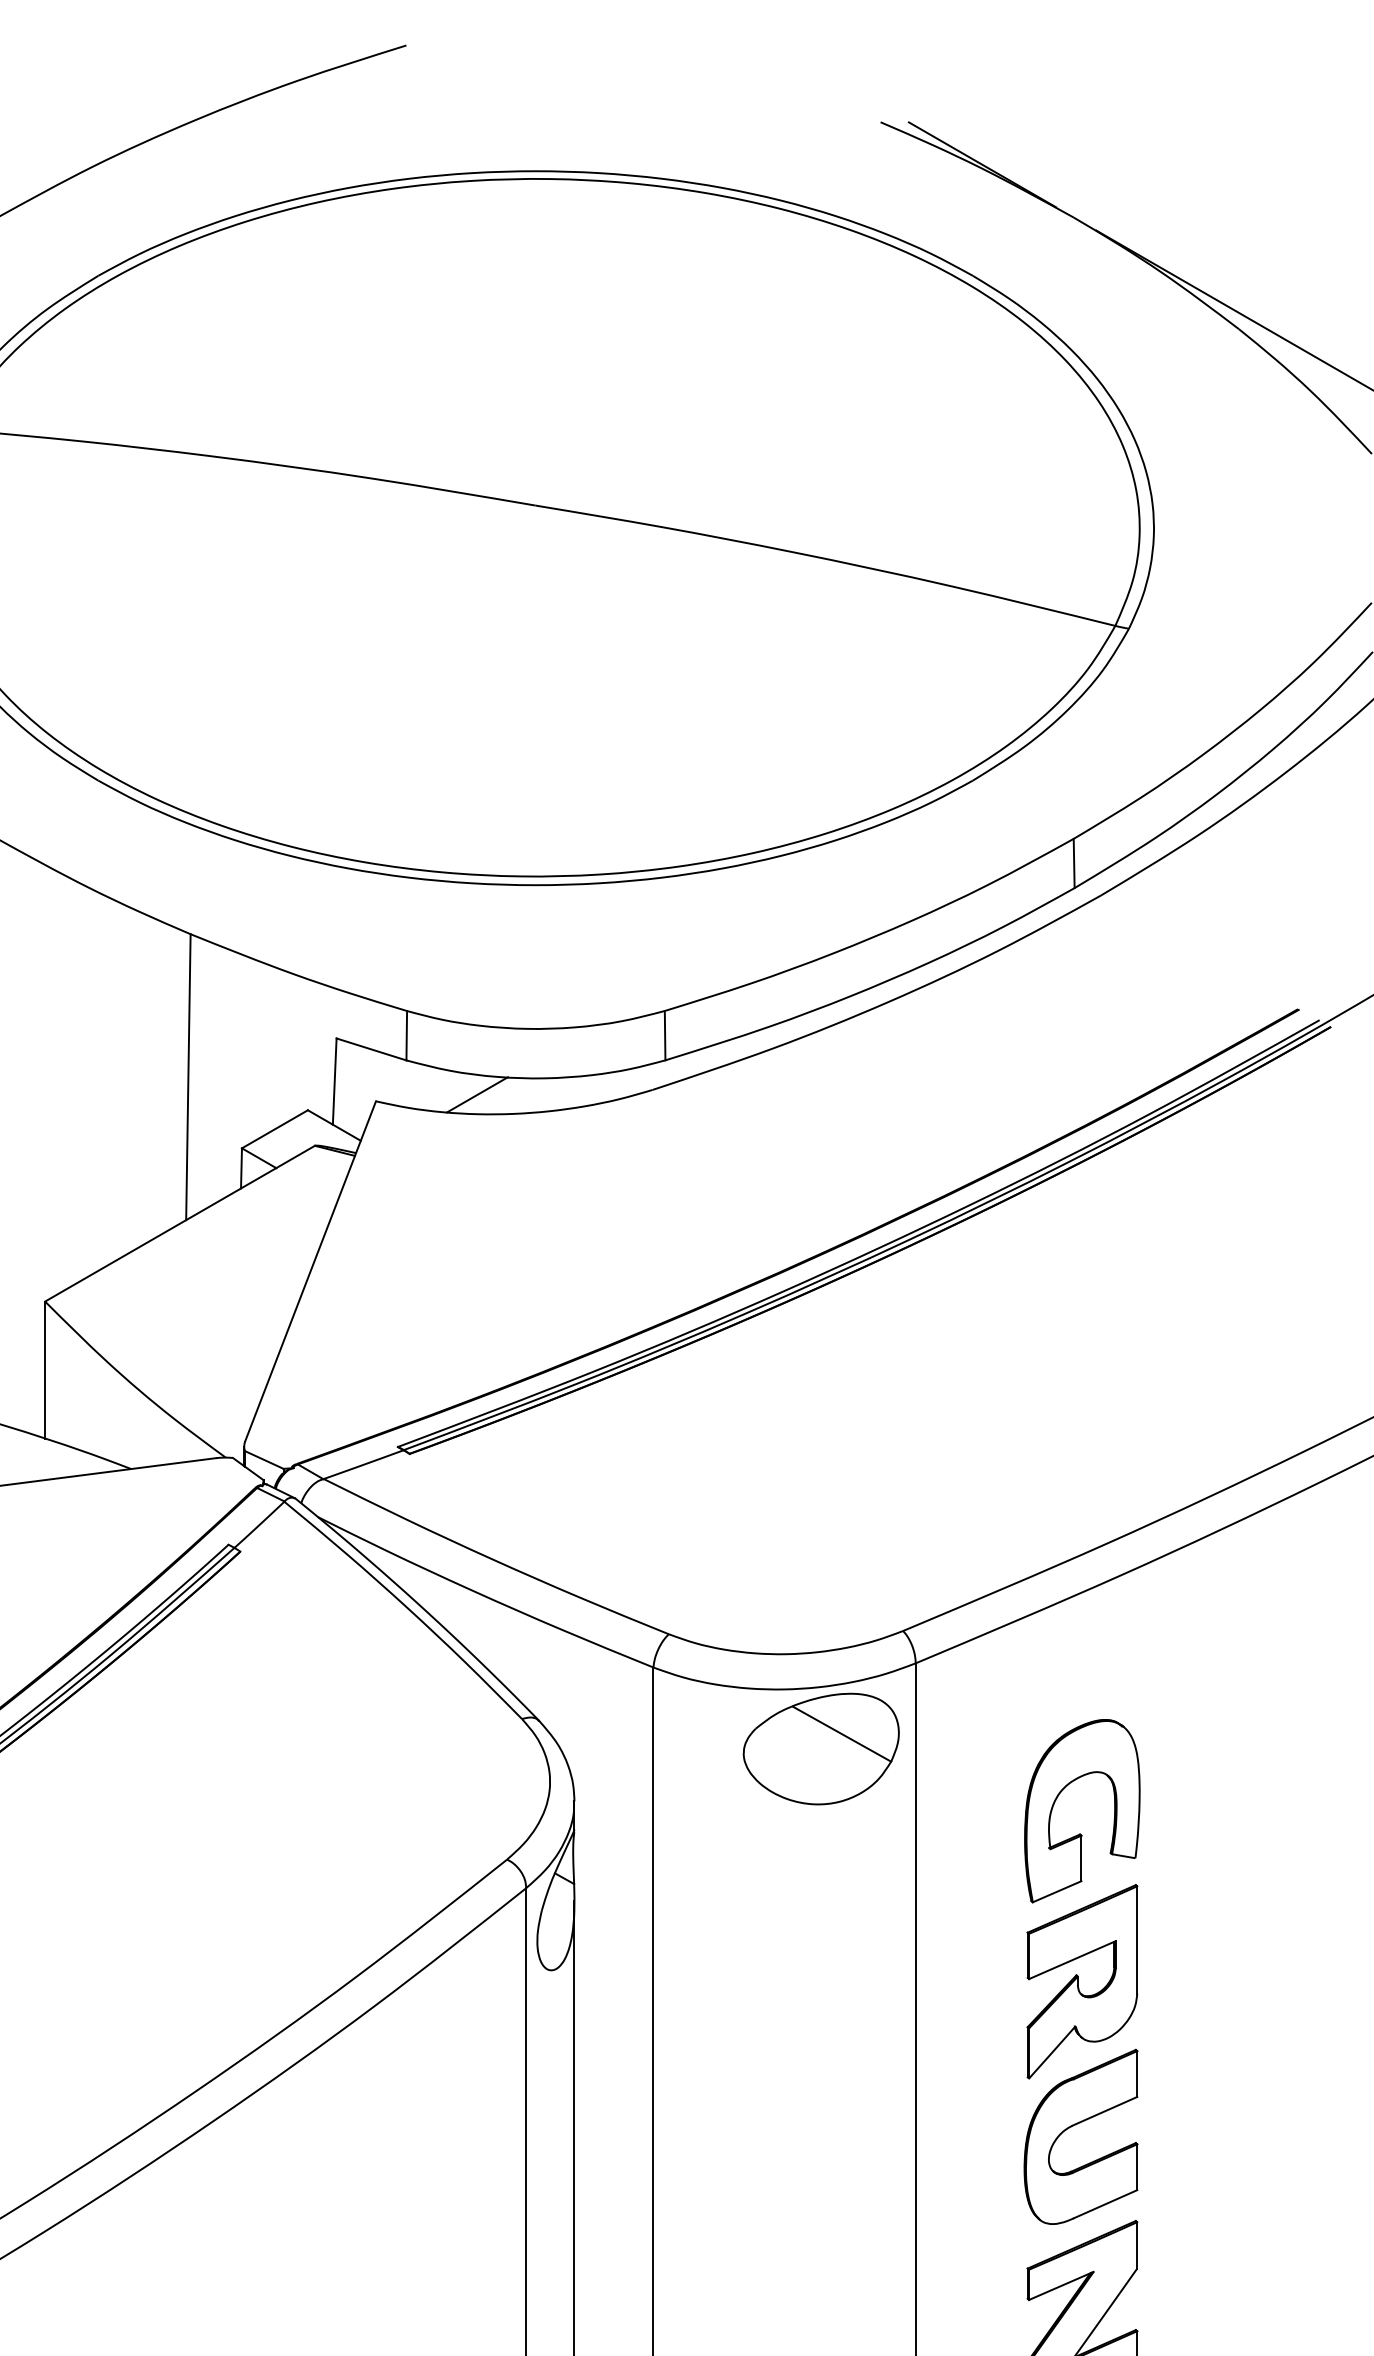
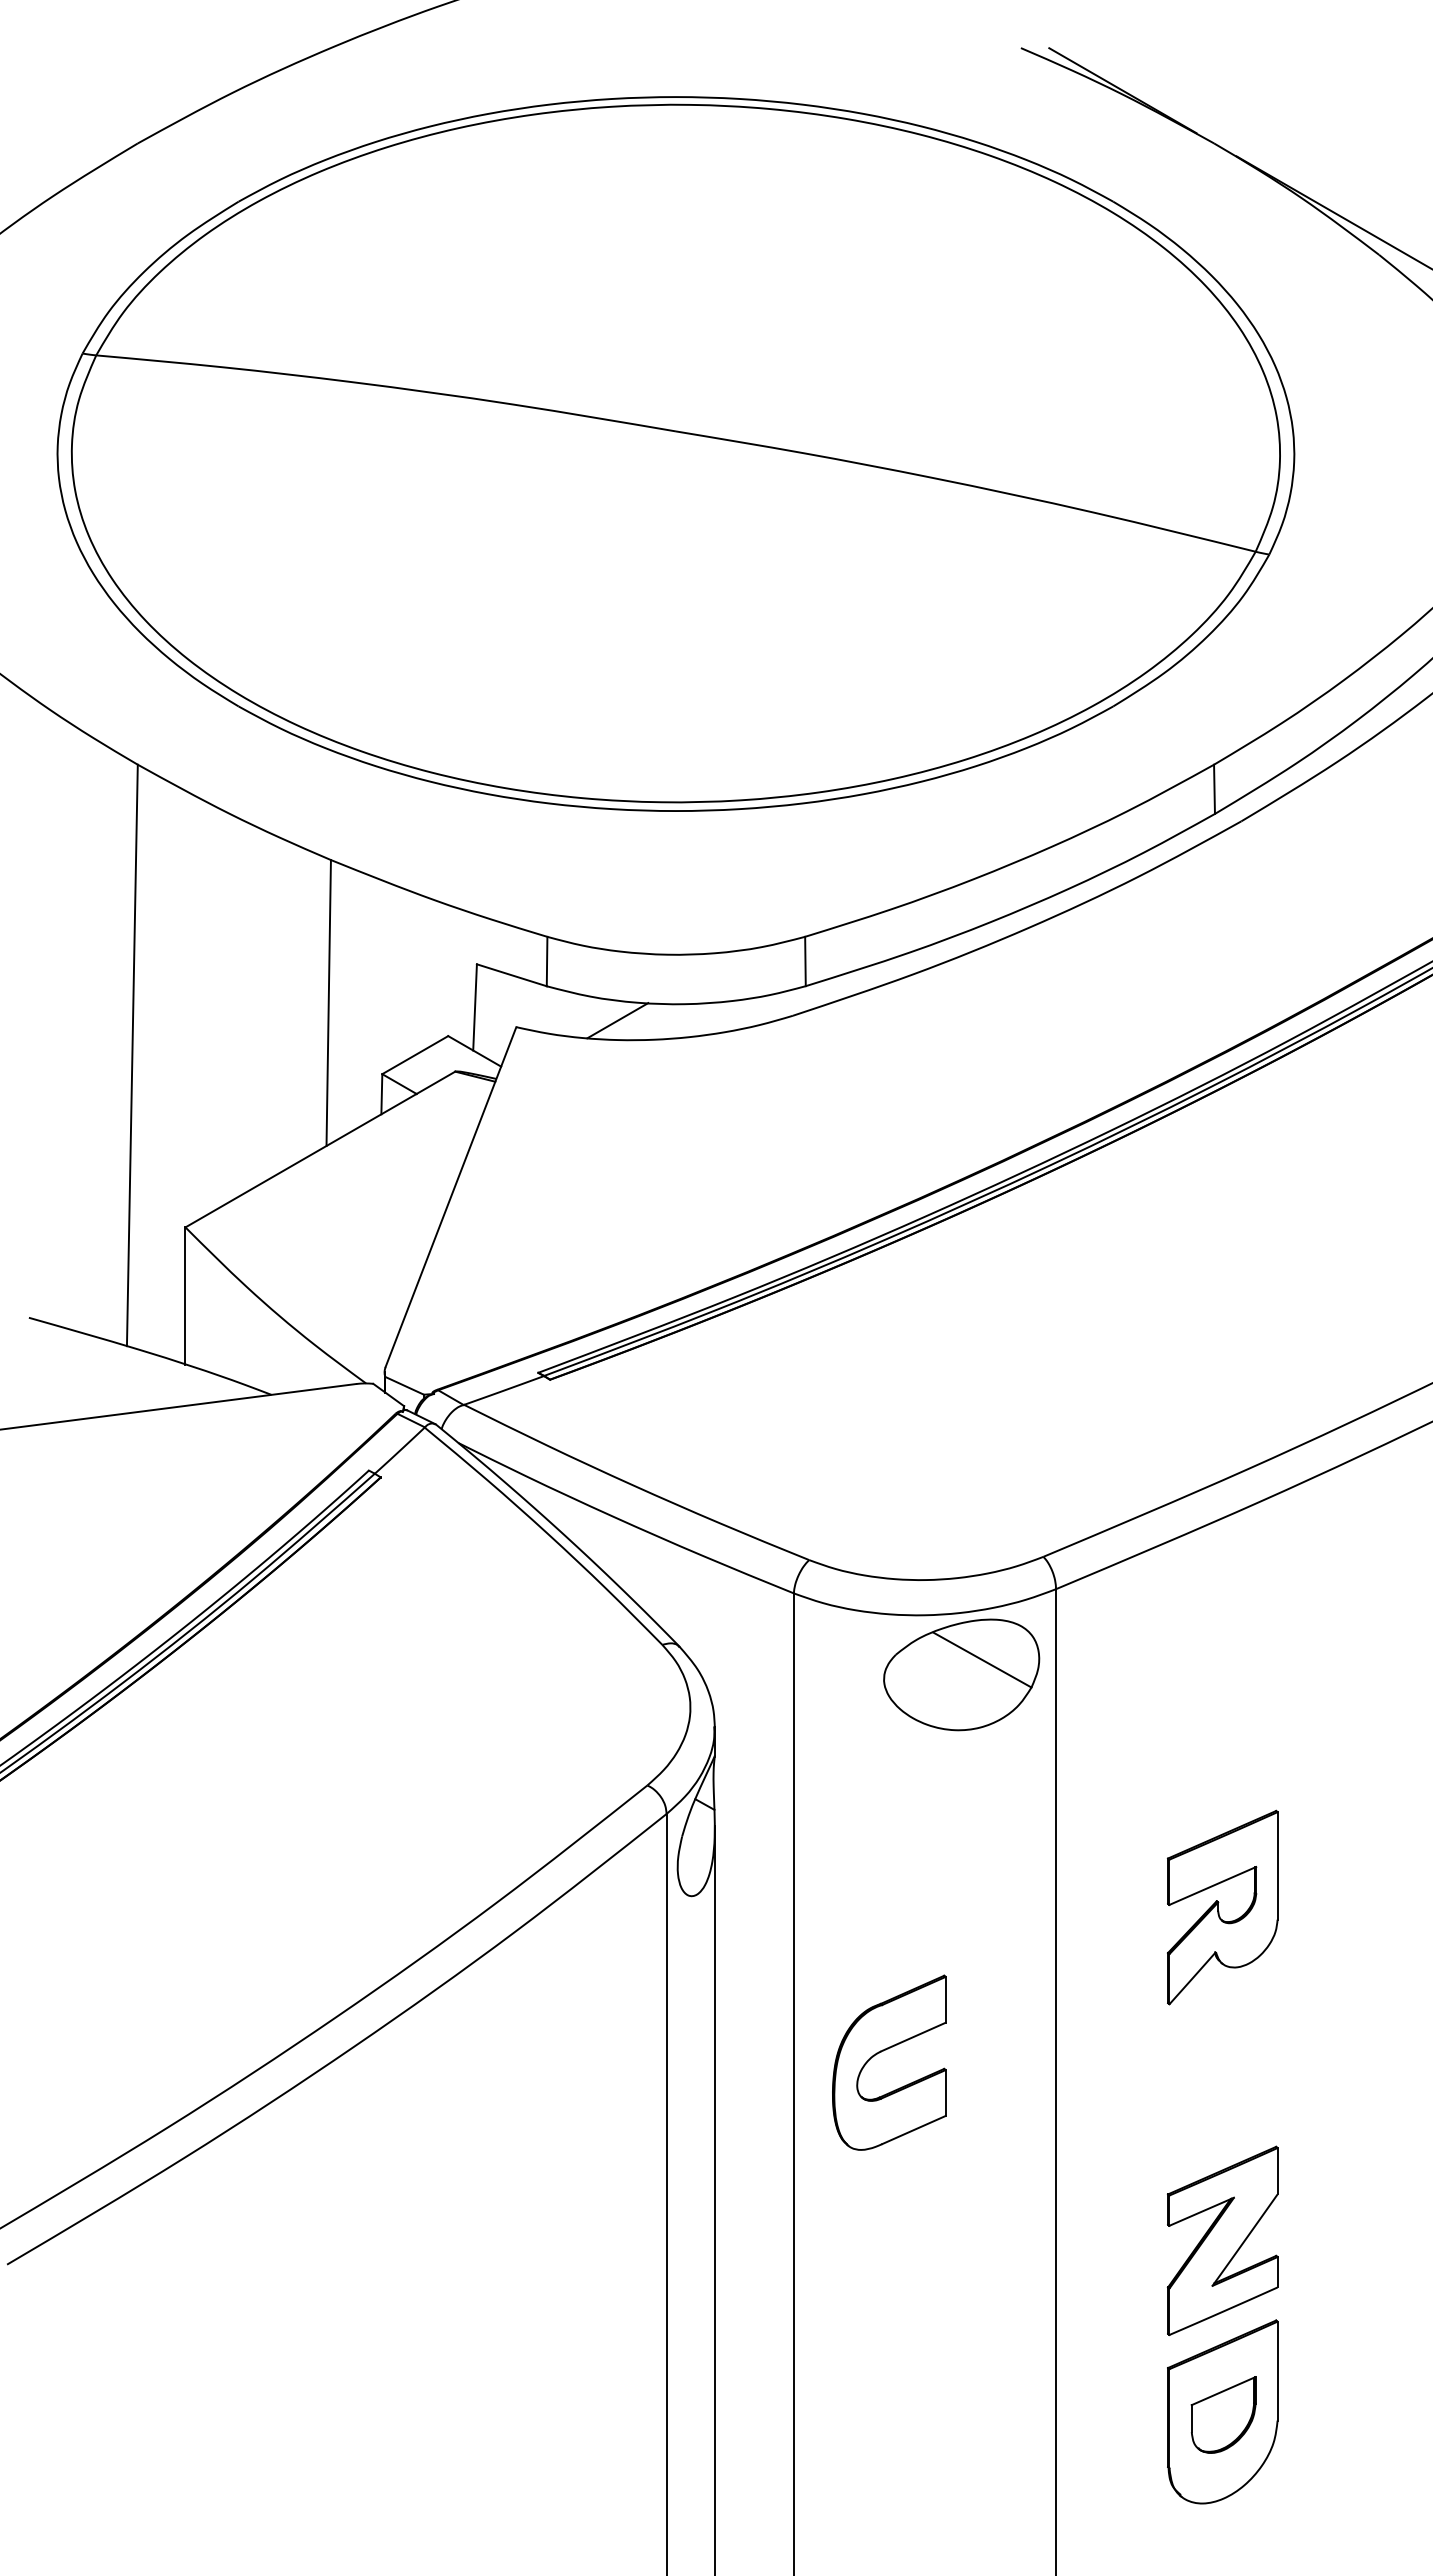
part: (1081, 1833) -> (1221, 1759), removed
part: (1075, 2125) -> (883, 2051), moved

